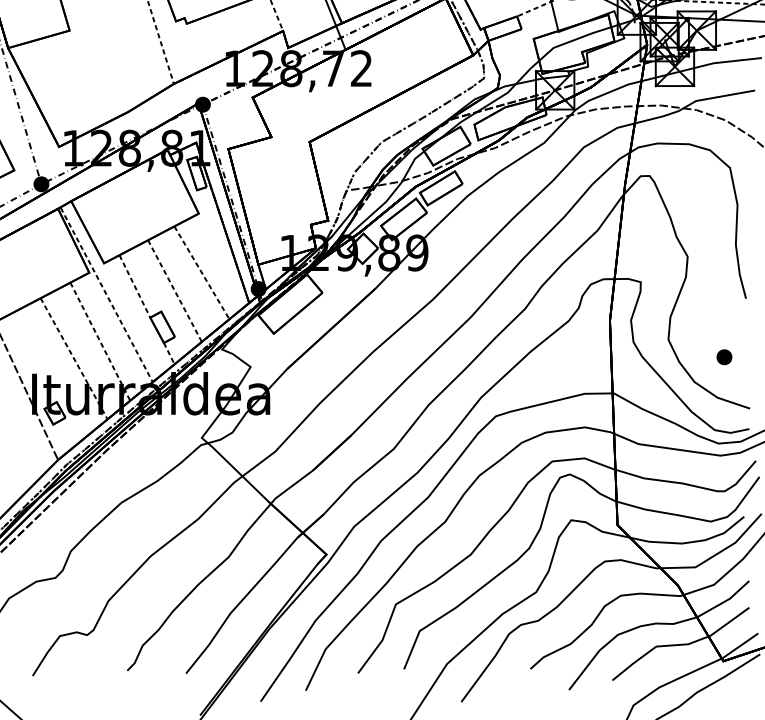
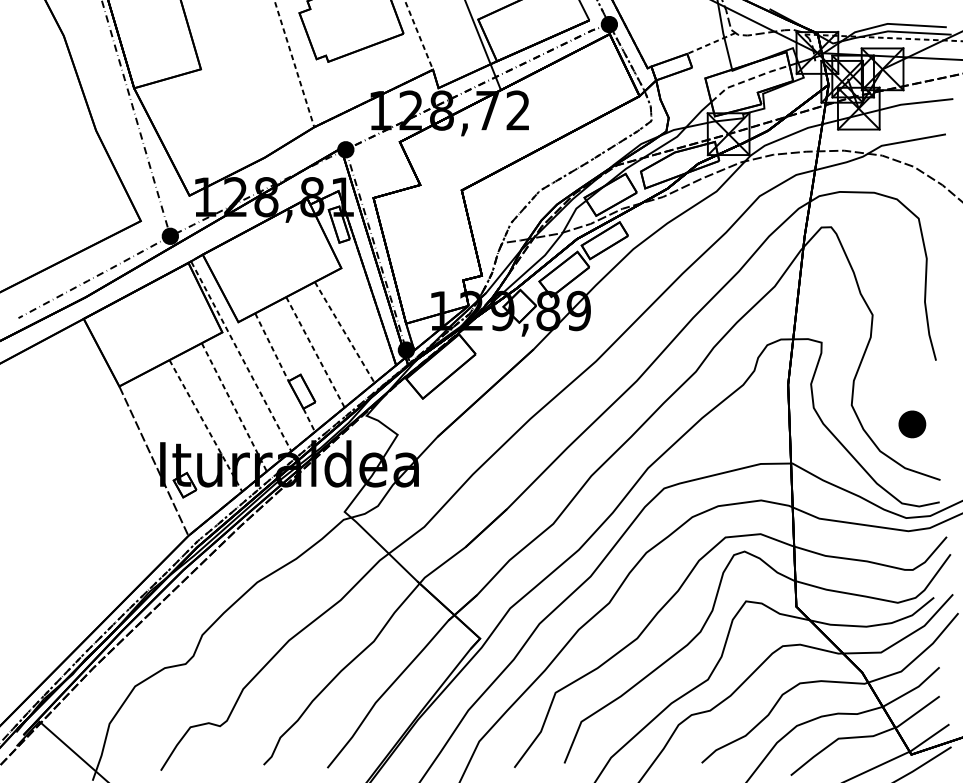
line: (574, 40) -> (749, 79), solid -> dashed
part: (724, 356) -> (912, 423), size x1.6

